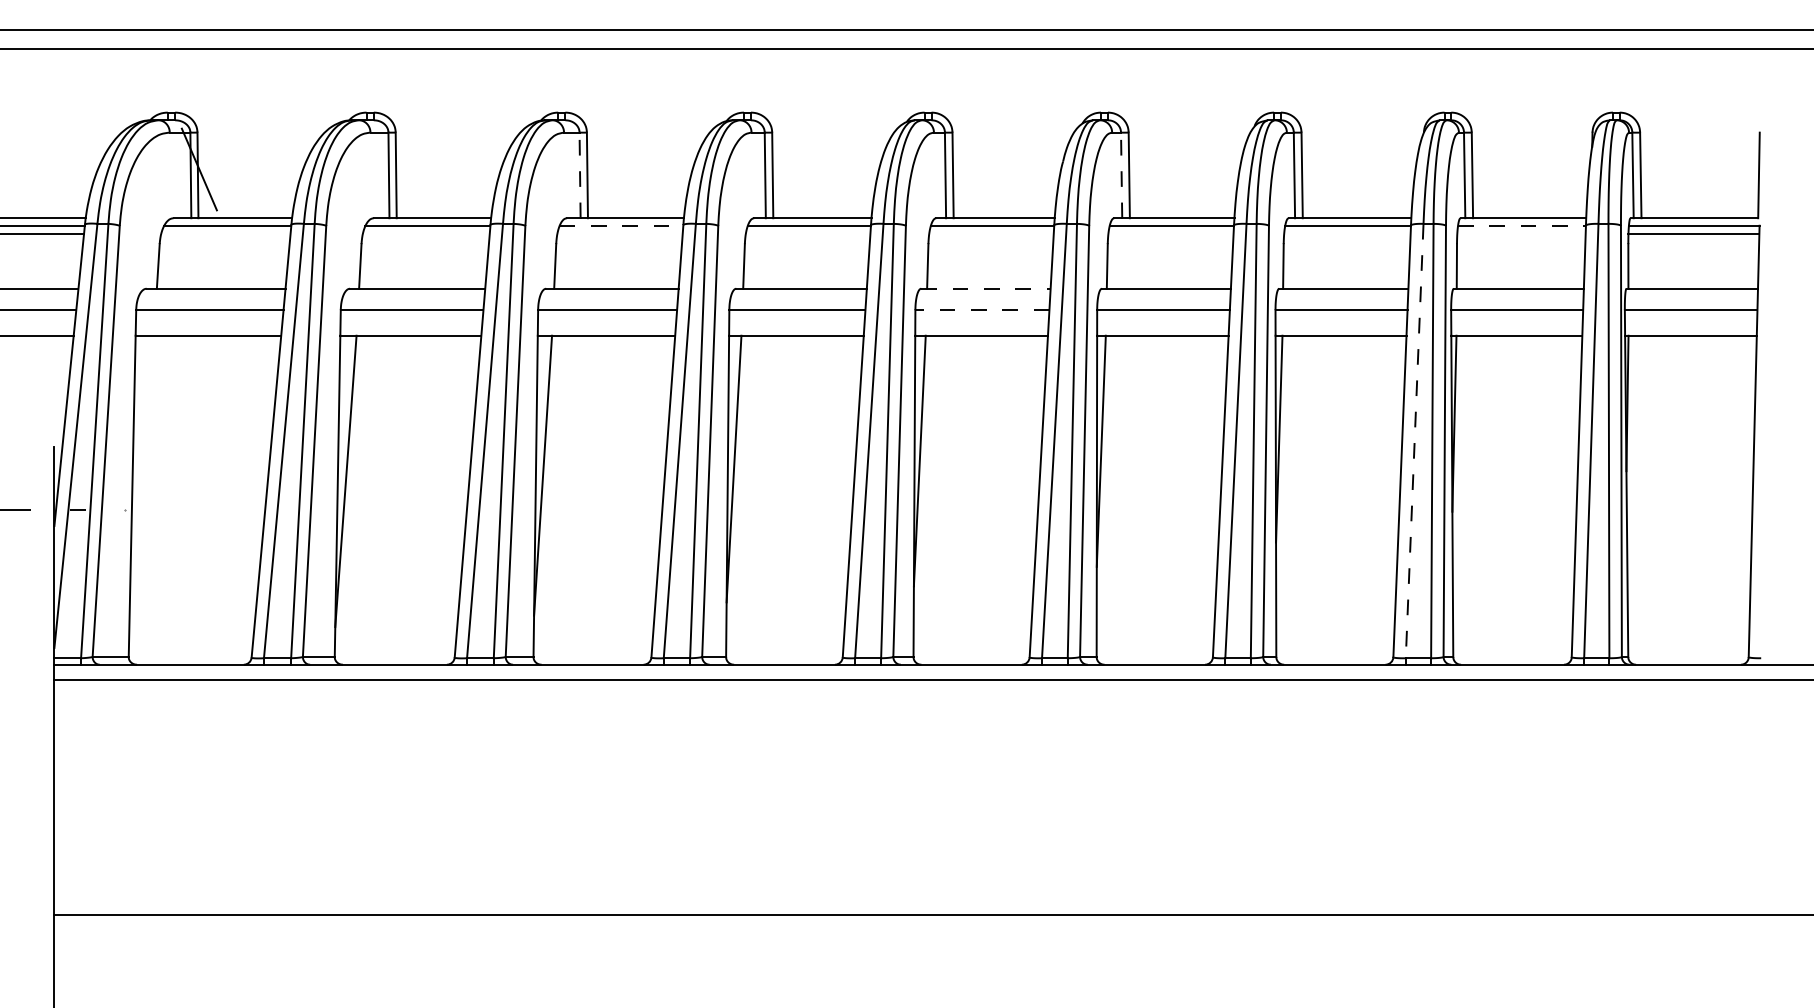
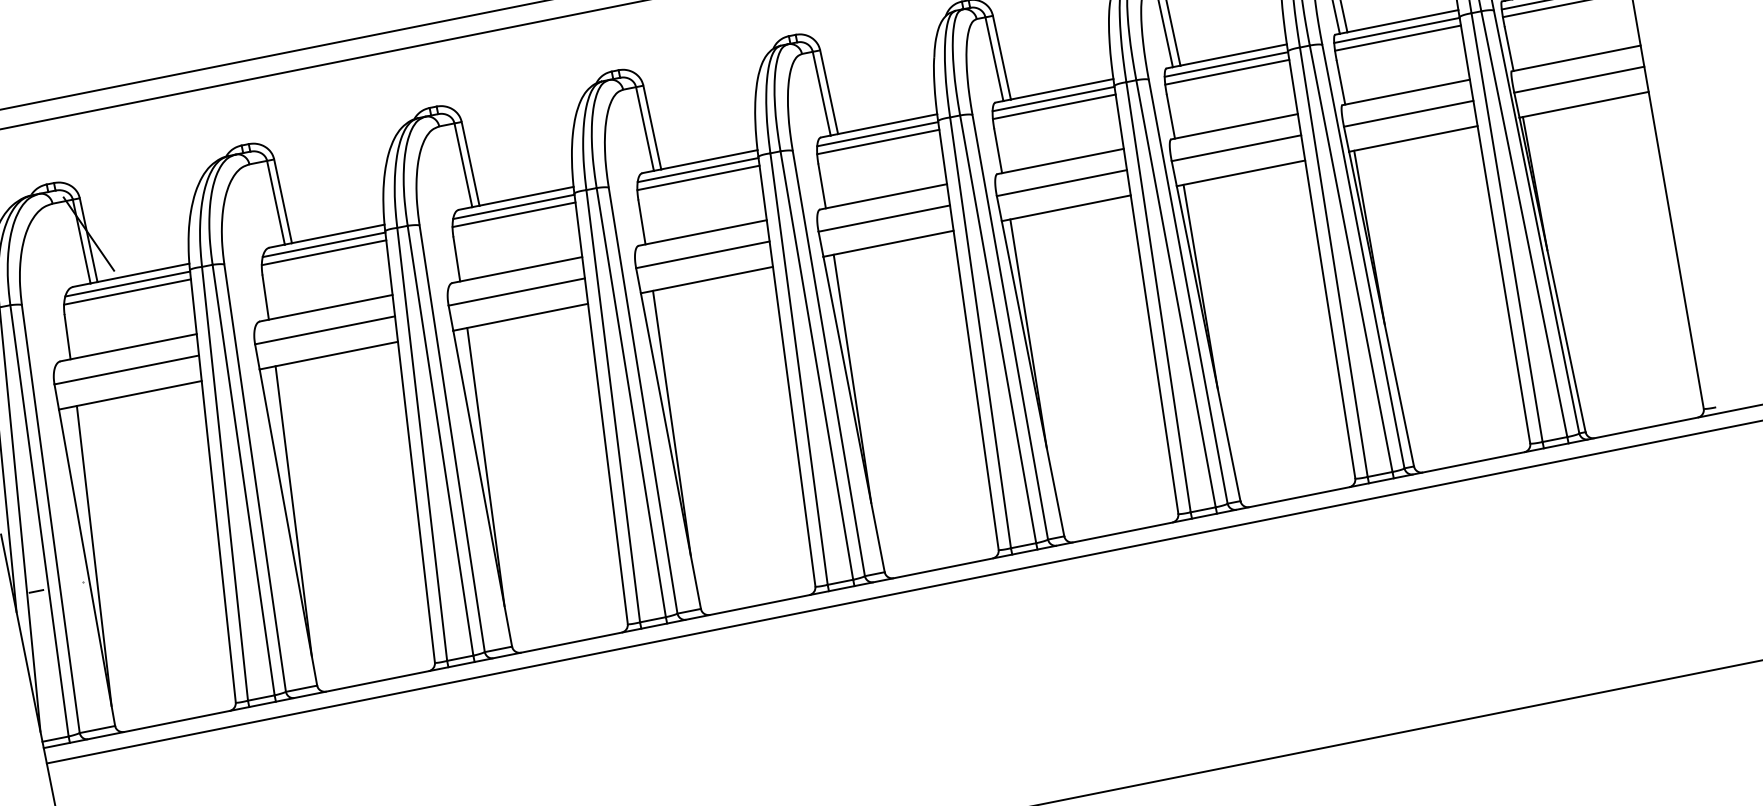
line: (580, 175) -> (463, 165), dashed -> solid
line: (1121, 175) -> (994, 59), dashed -> solid
line: (621, 226) -> (514, 207), dashed -> solid
line: (1521, 226) -> (1396, 30), dashed -> solid
line: (225, 233) -> (127, 291), added
line: (425, 233) -> (323, 252), added
line: (619, 233) -> (513, 214), added
line: (807, 233) -> (697, 177), added
line: (991, 233) -> (878, 141), added
line: (1170, 233) -> (1053, 106), added
line: (1347, 233) -> (1227, 71), added
line: (1521, 233) -> (1397, 37), added
line: (985, 288) -> (883, 196), dashed -> solid
line: (981, 310) -> (883, 219), dashed -> solid
line: (1414, 441) -> (1333, 262), dashed -> solid
line: (141, 485) -> (94, 555), added

